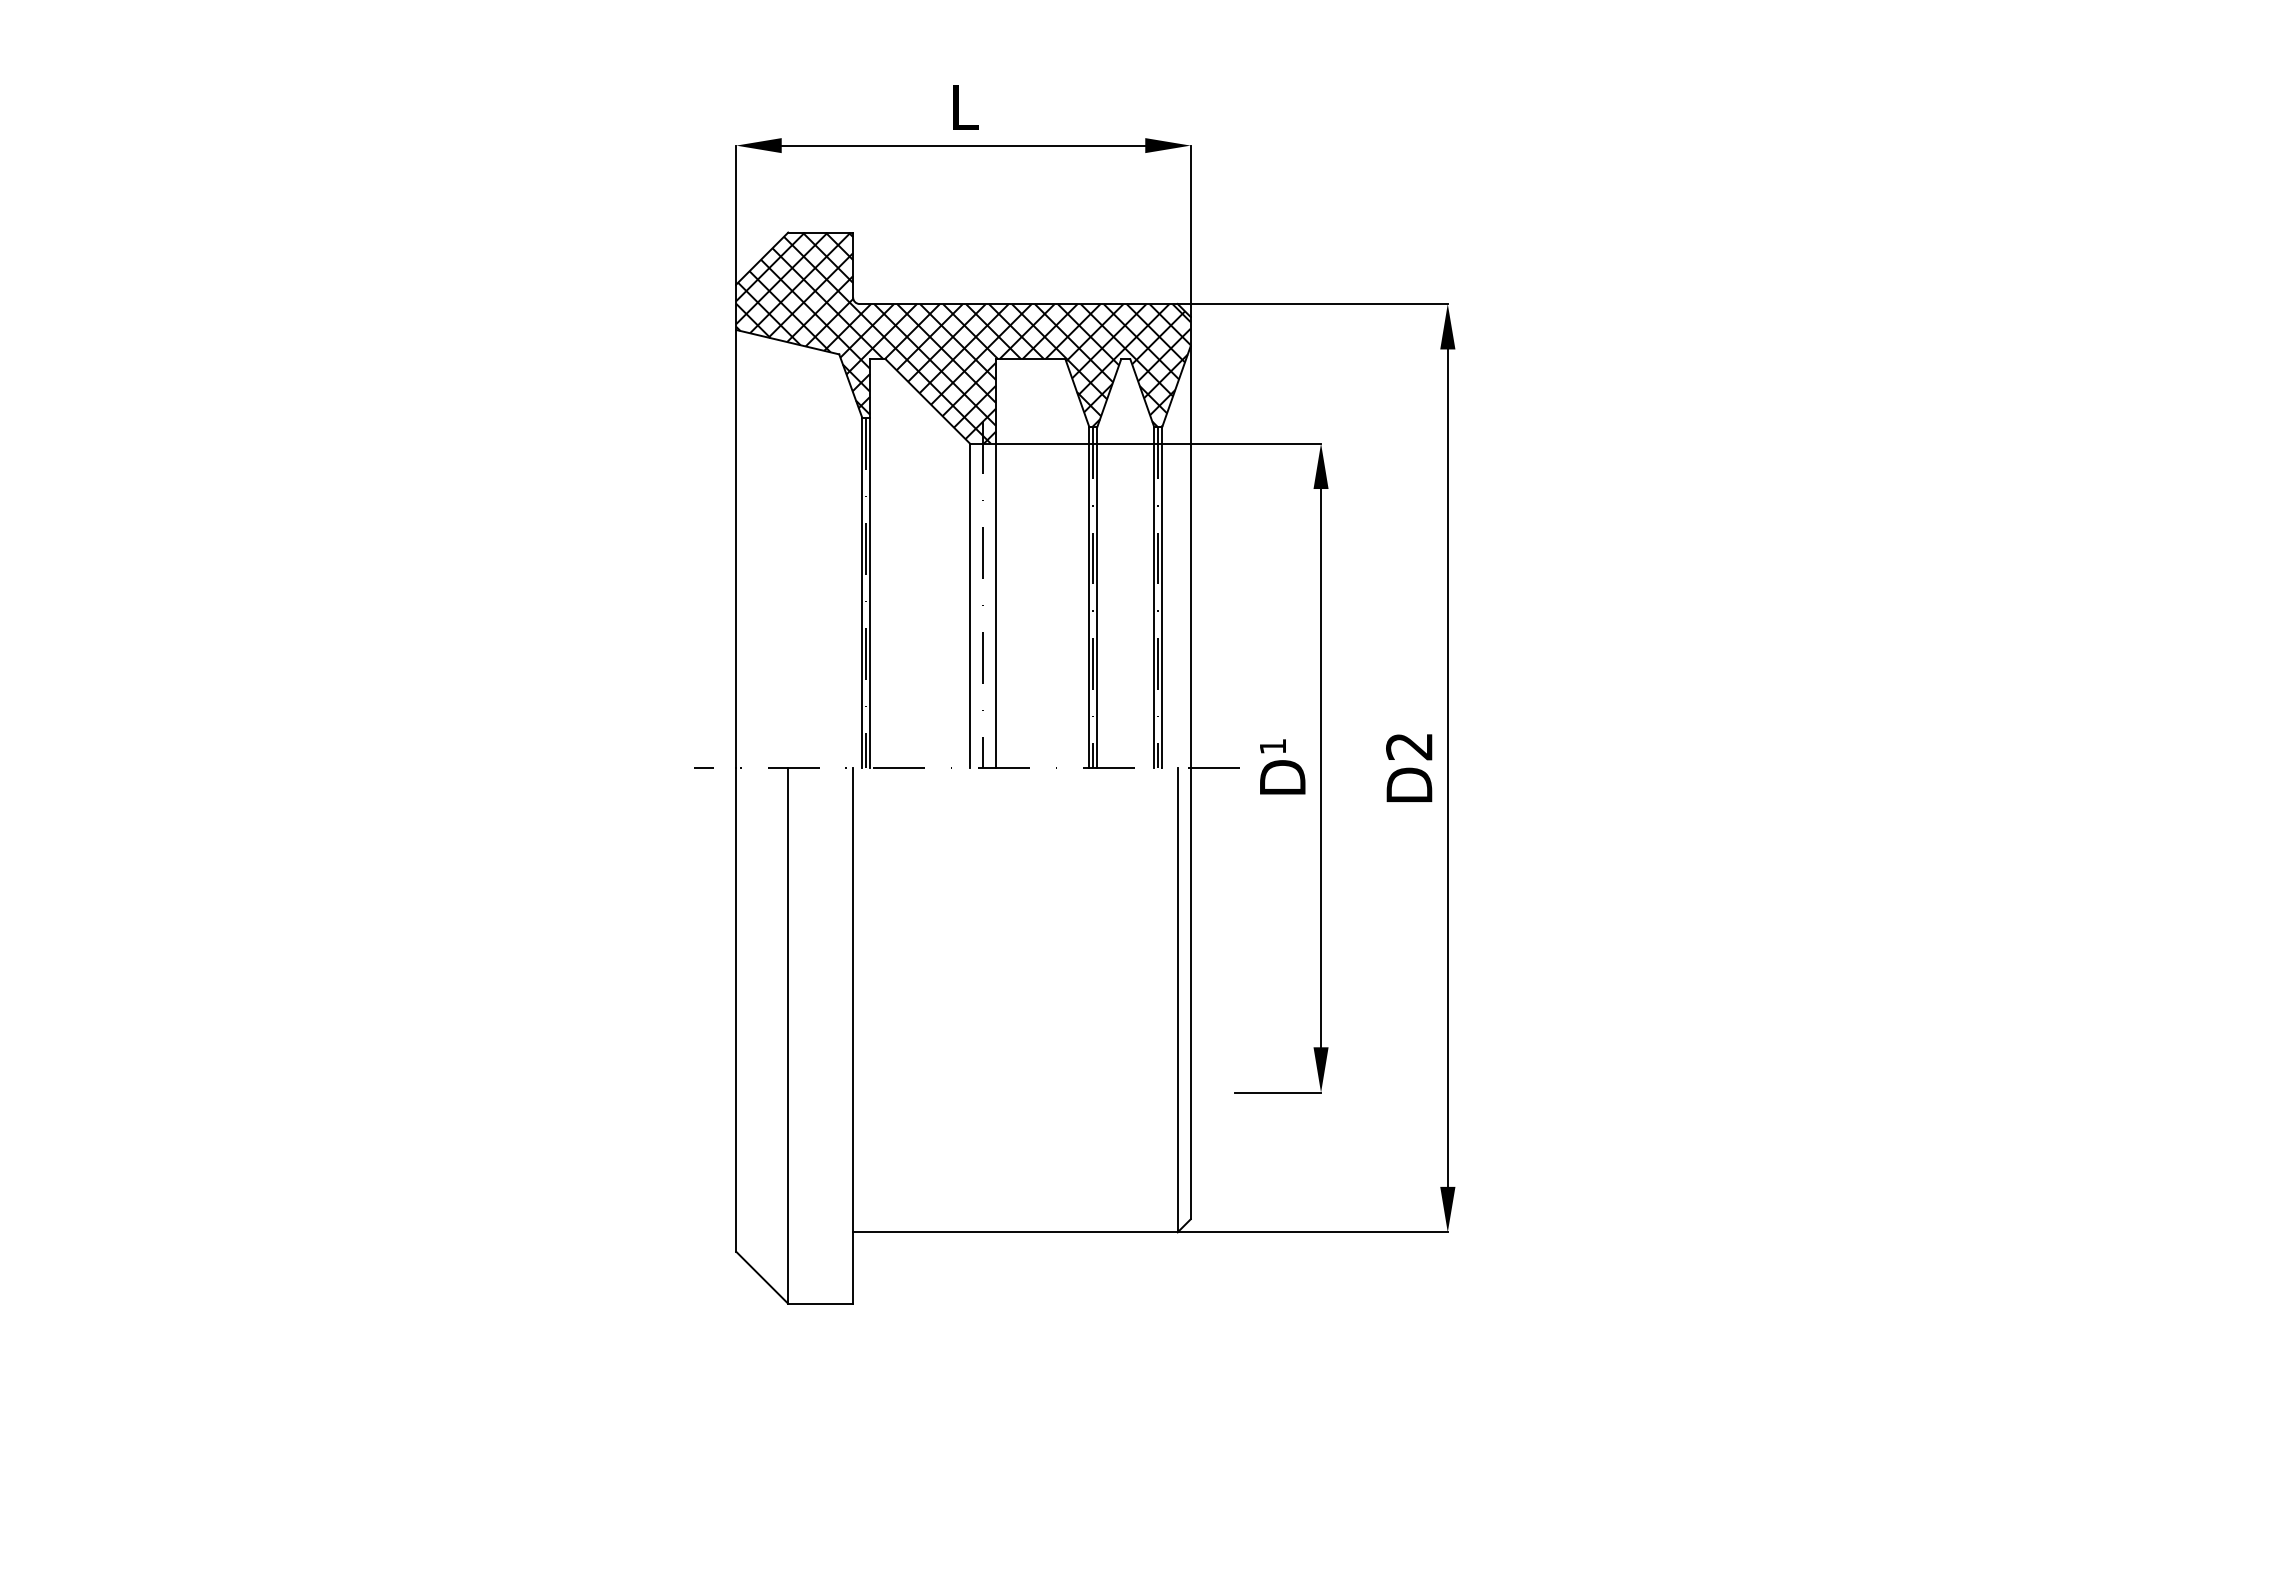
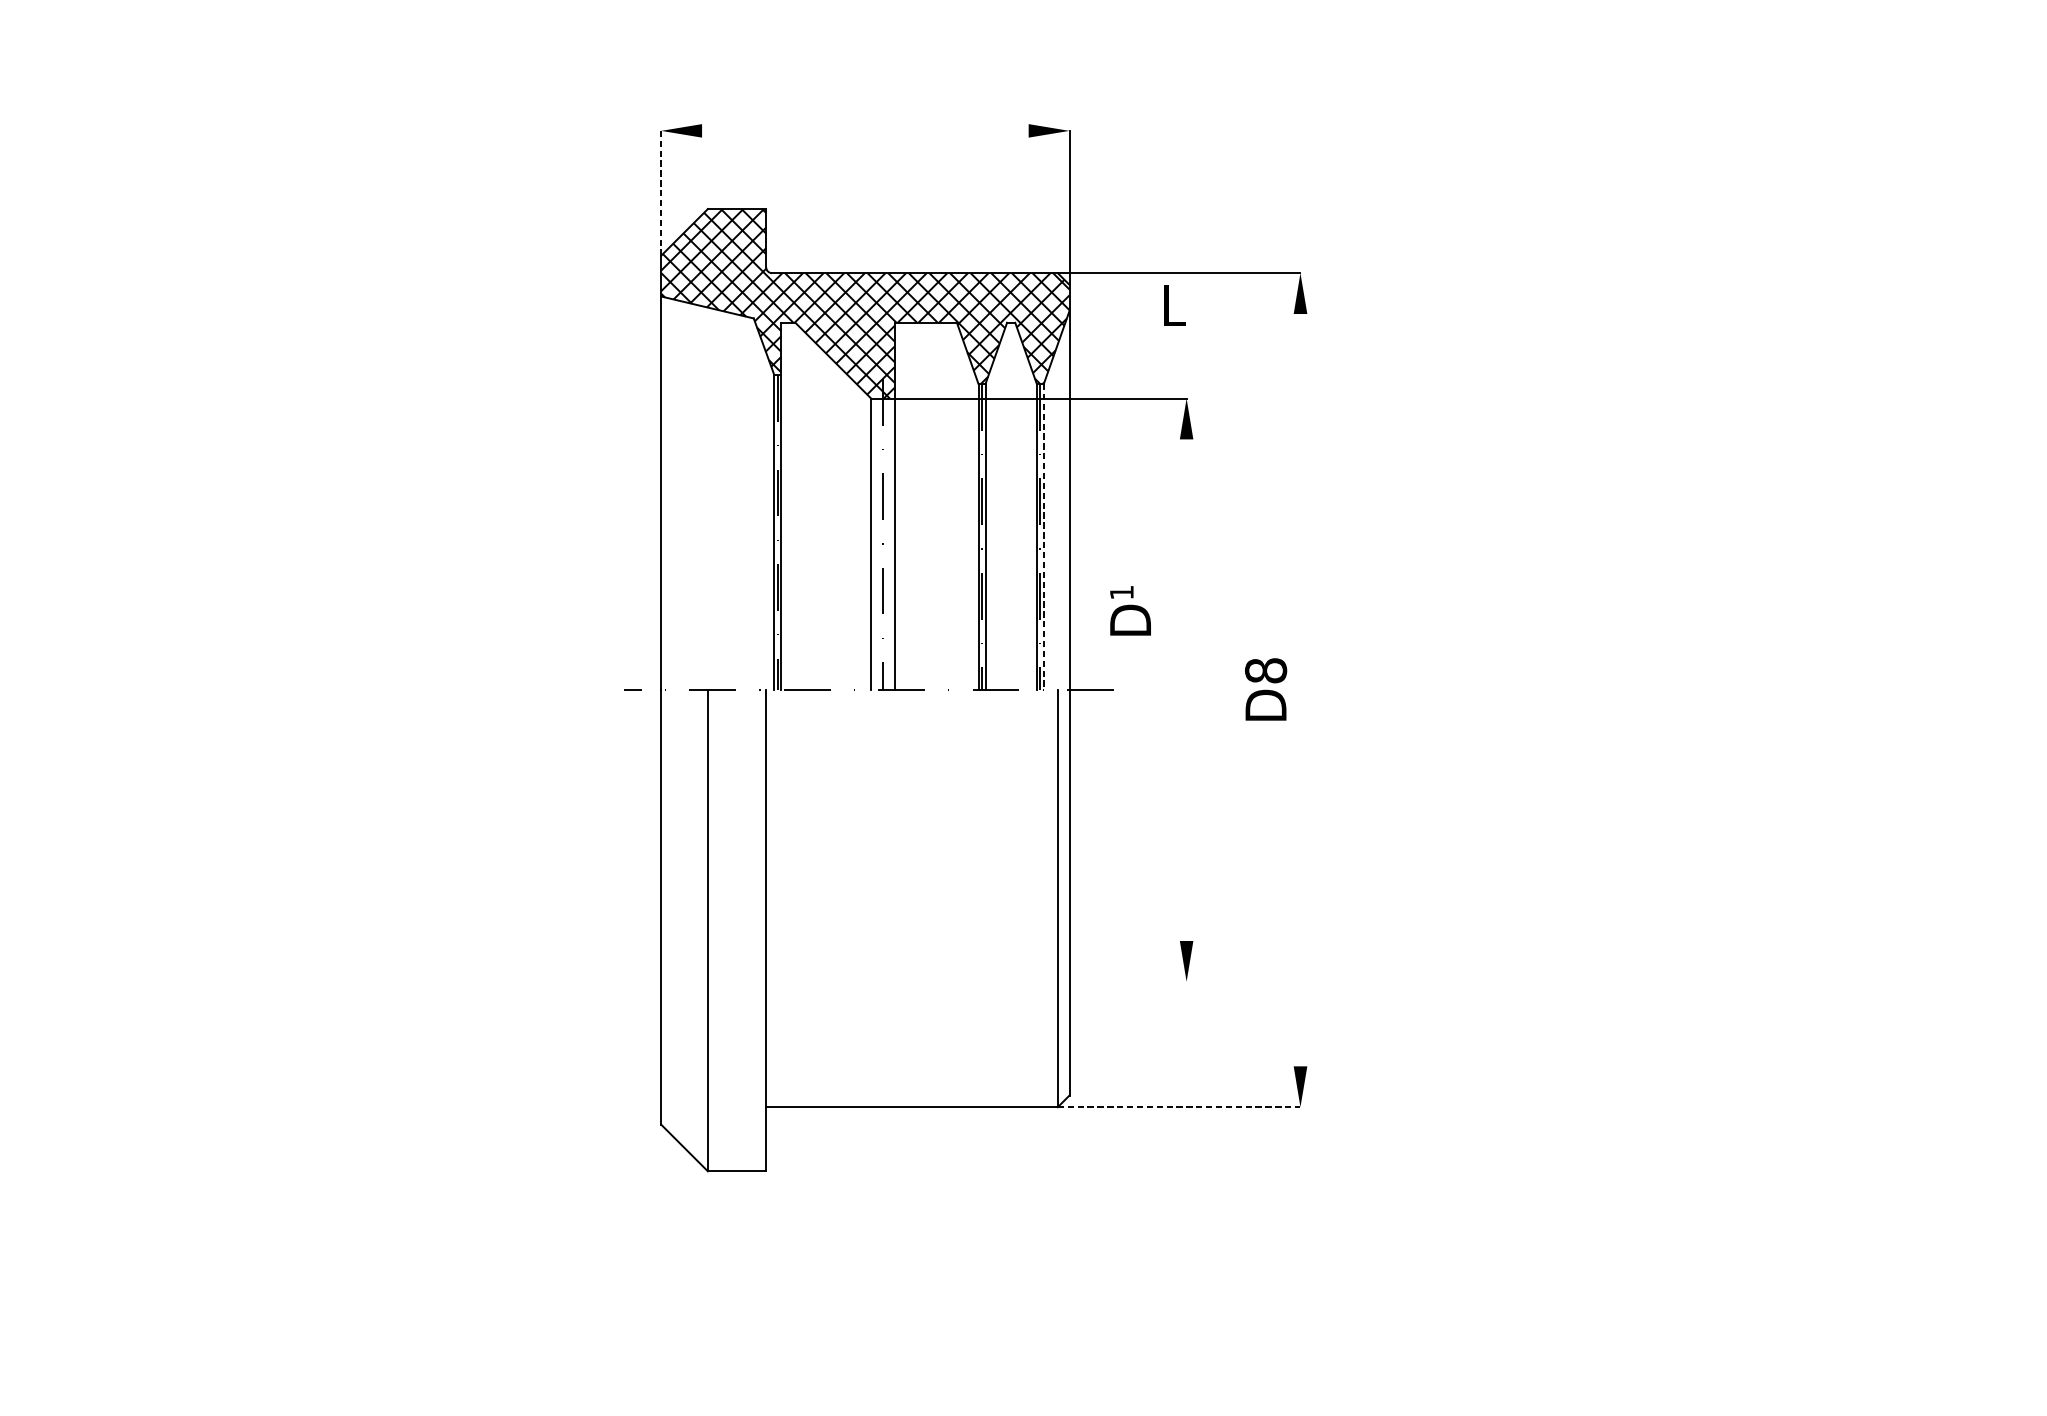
text: (965, 107) -> (1174, 305), moved
line: (963, 145) -> (865, 130), removed
line: (736, 214) -> (661, 192), solid -> dashed
line: (1162, 598) -> (1044, 537), solid -> dashed
text: (1409, 746) -> (1266, 670), D2 -> D8
text: (1282, 766) -> (1130, 610), moved
line: (1447, 767) -> (1300, 689), removed
line: (1321, 768) -> (1187, 690), removed
line: (1278, 1092) -> (1148, 981), removed
line: (1313, 1232) -> (1179, 1107), solid -> dashed

